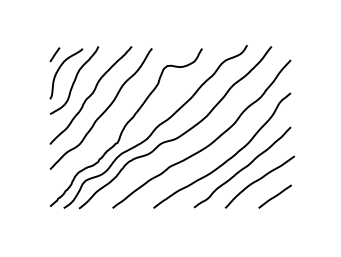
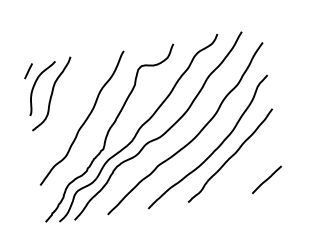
curve: (90, 95) -> (69, 106), removed
curve: (259, 180) -> (249, 166), removed

